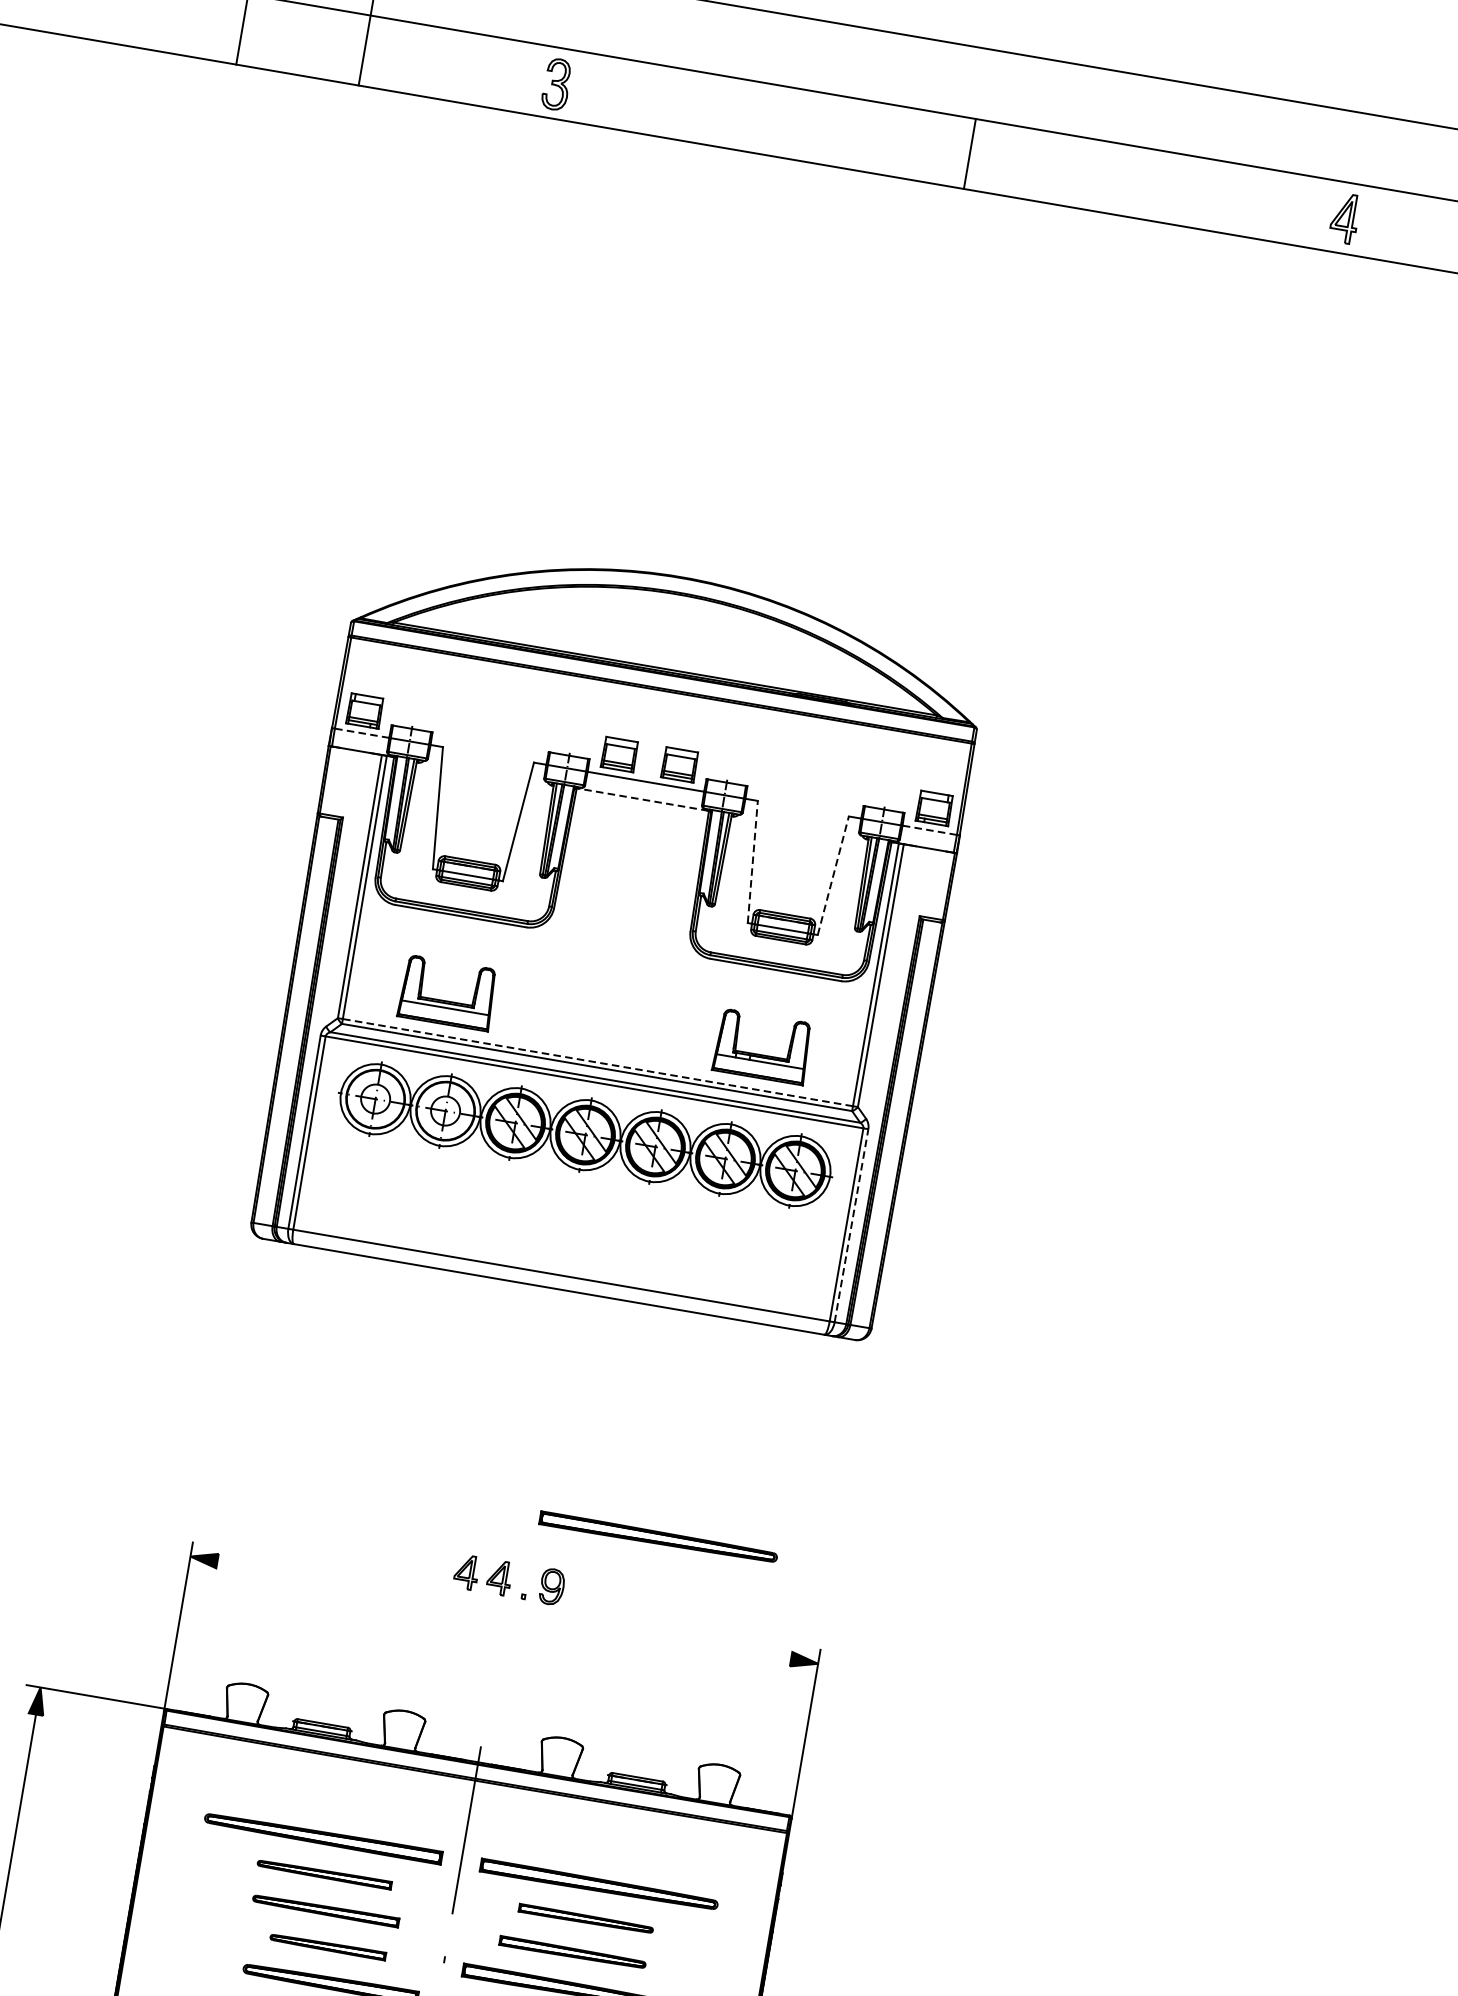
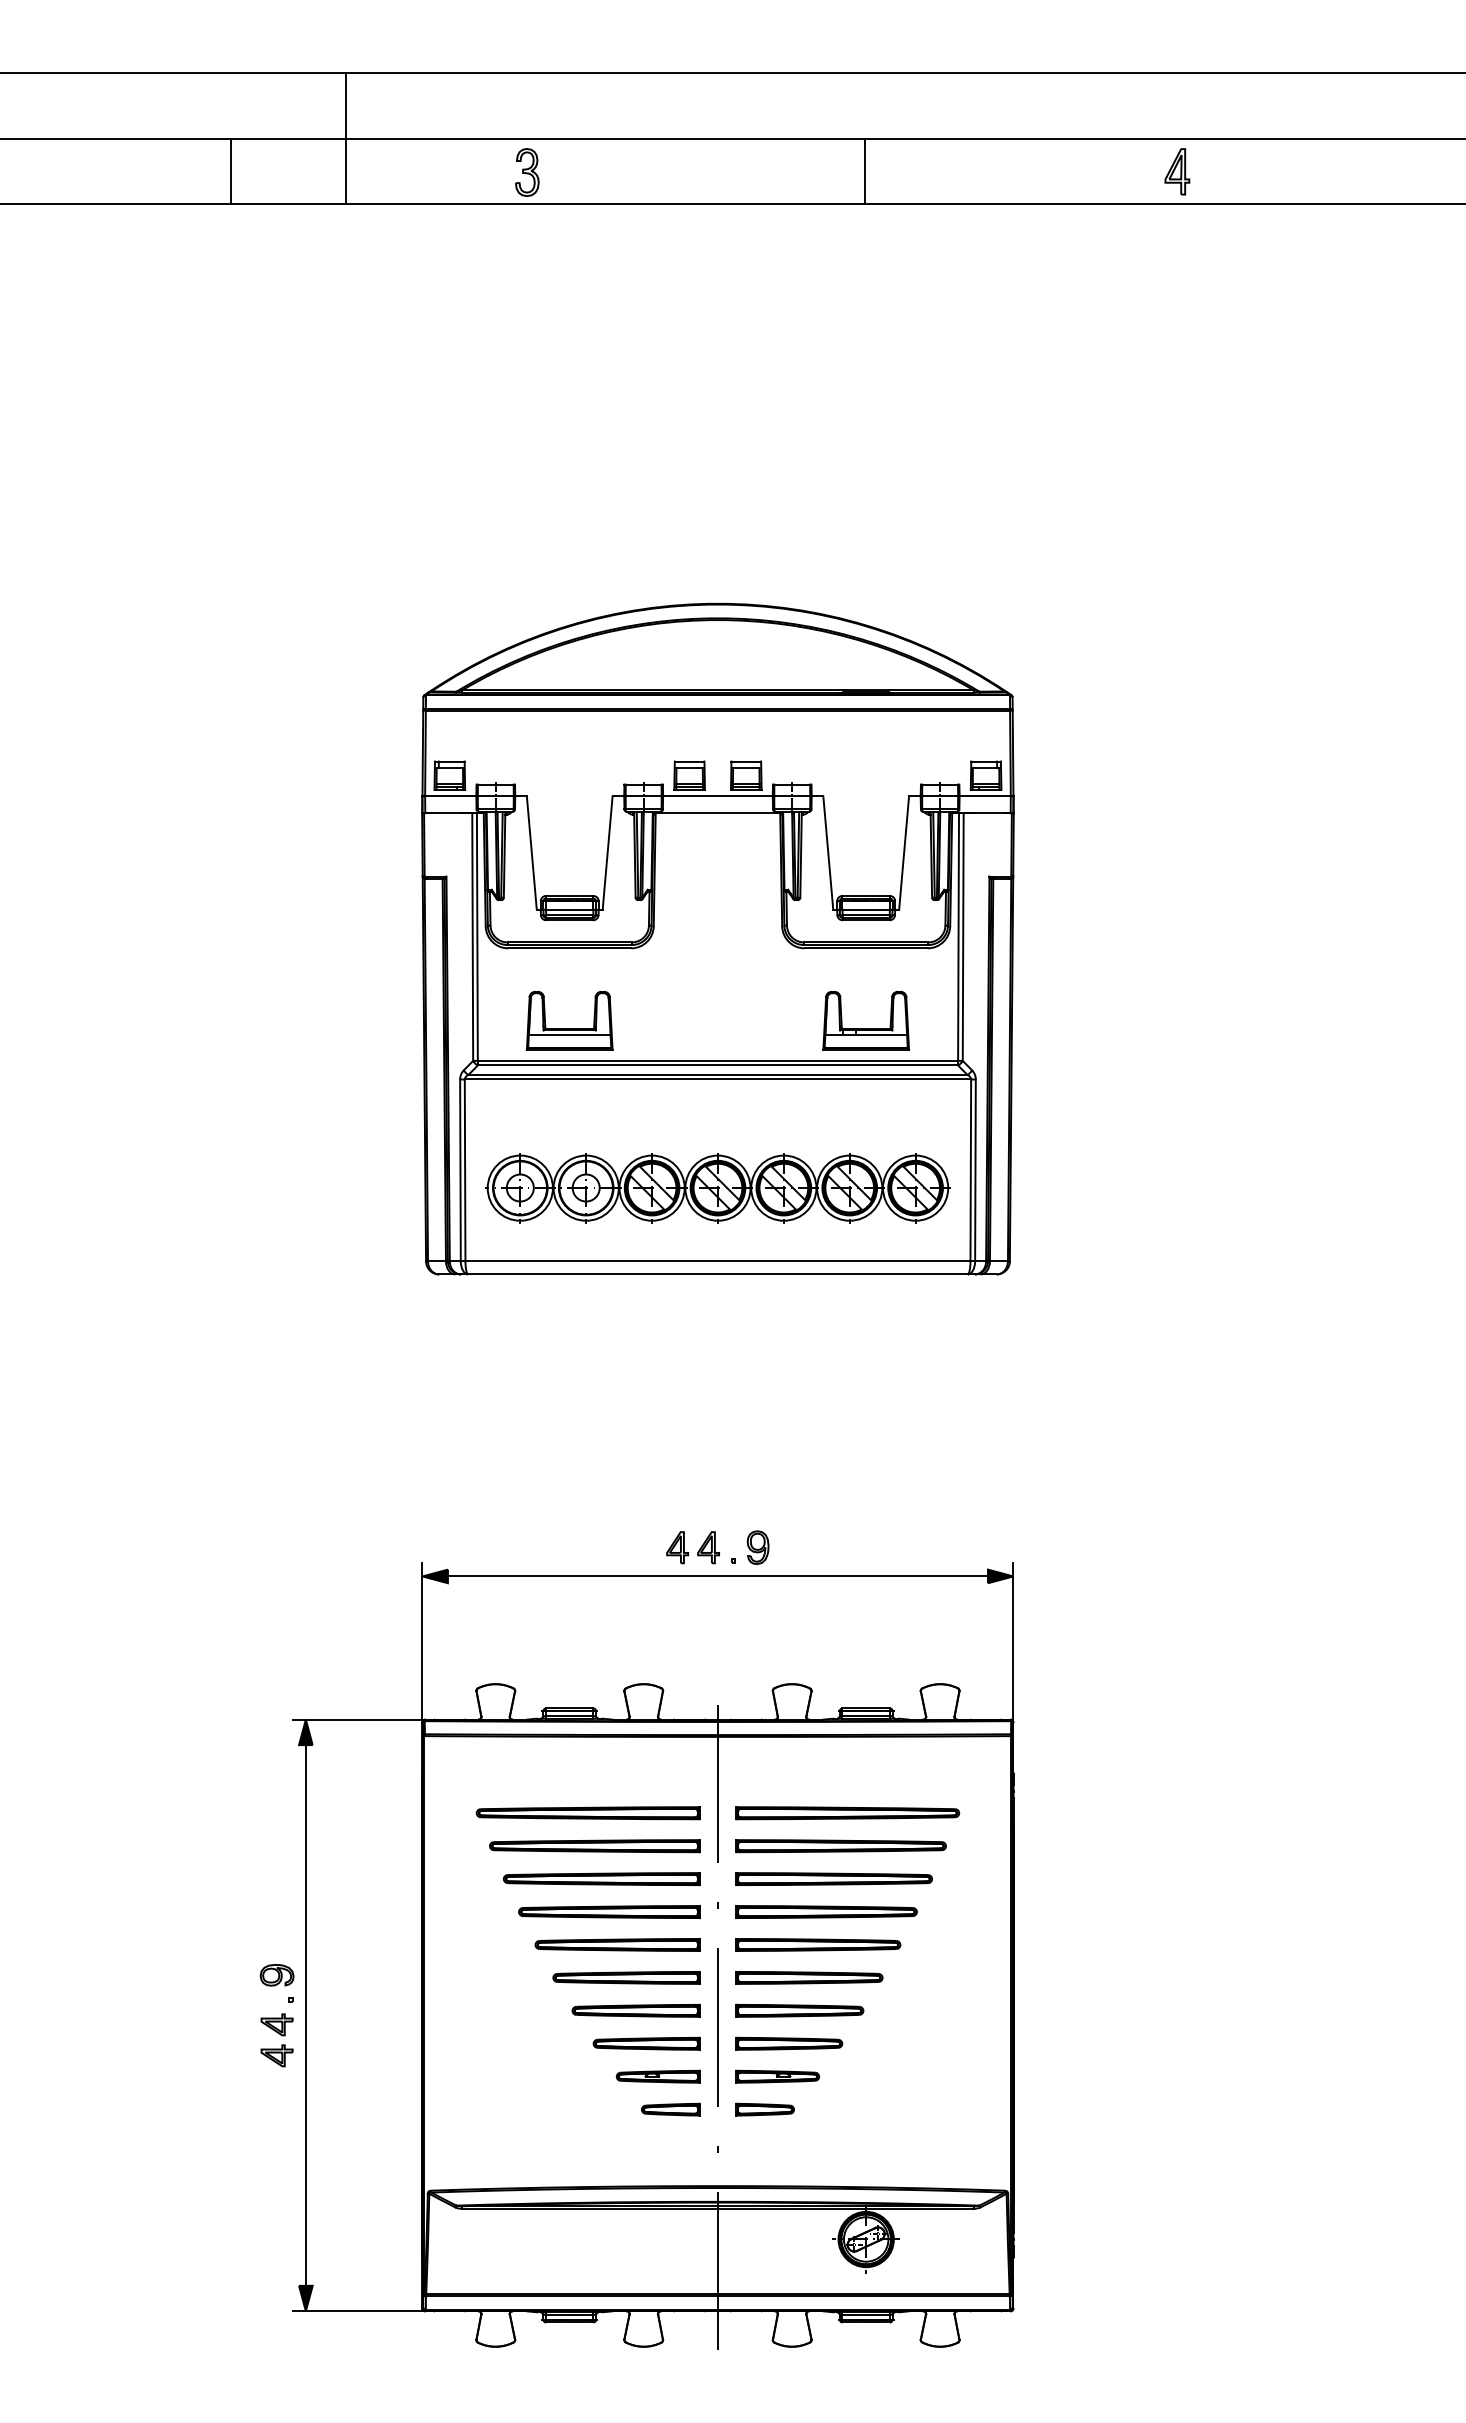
line: (970, 154) -> (865, 171), moved
part: (1345, 218) -> (1177, 171), moved
line: (361, 733) -> (450, 796), dashed -> solid
line: (642, 799) -> (717, 813), dashed -> solid
line: (930, 830) -> (985, 796), dashed -> solid
line: (752, 862) -> (828, 853), dashed -> solid
line: (833, 876) -> (904, 853), dashed -> solid
line: (597, 1062) -> (717, 1060), dashed -> solid
part: (584, 1135) -> (717, 1188), moved
line: (851, 1225) -> (975, 1170), dashed -> solid
part: (658, 1538) -> (847, 1486), removed
line: (503, 1610) -> (717, 1576), added
part: (324, 1874) -> (594, 1846), size x1.67
part: (325, 1910) -> (601, 1879), size x1.43
part: (585, 1919) -> (840, 1846), size x1.67
part: (328, 1946) -> (609, 1911), size x1.67
part: (572, 1953) -> (833, 1879), size x1.43

